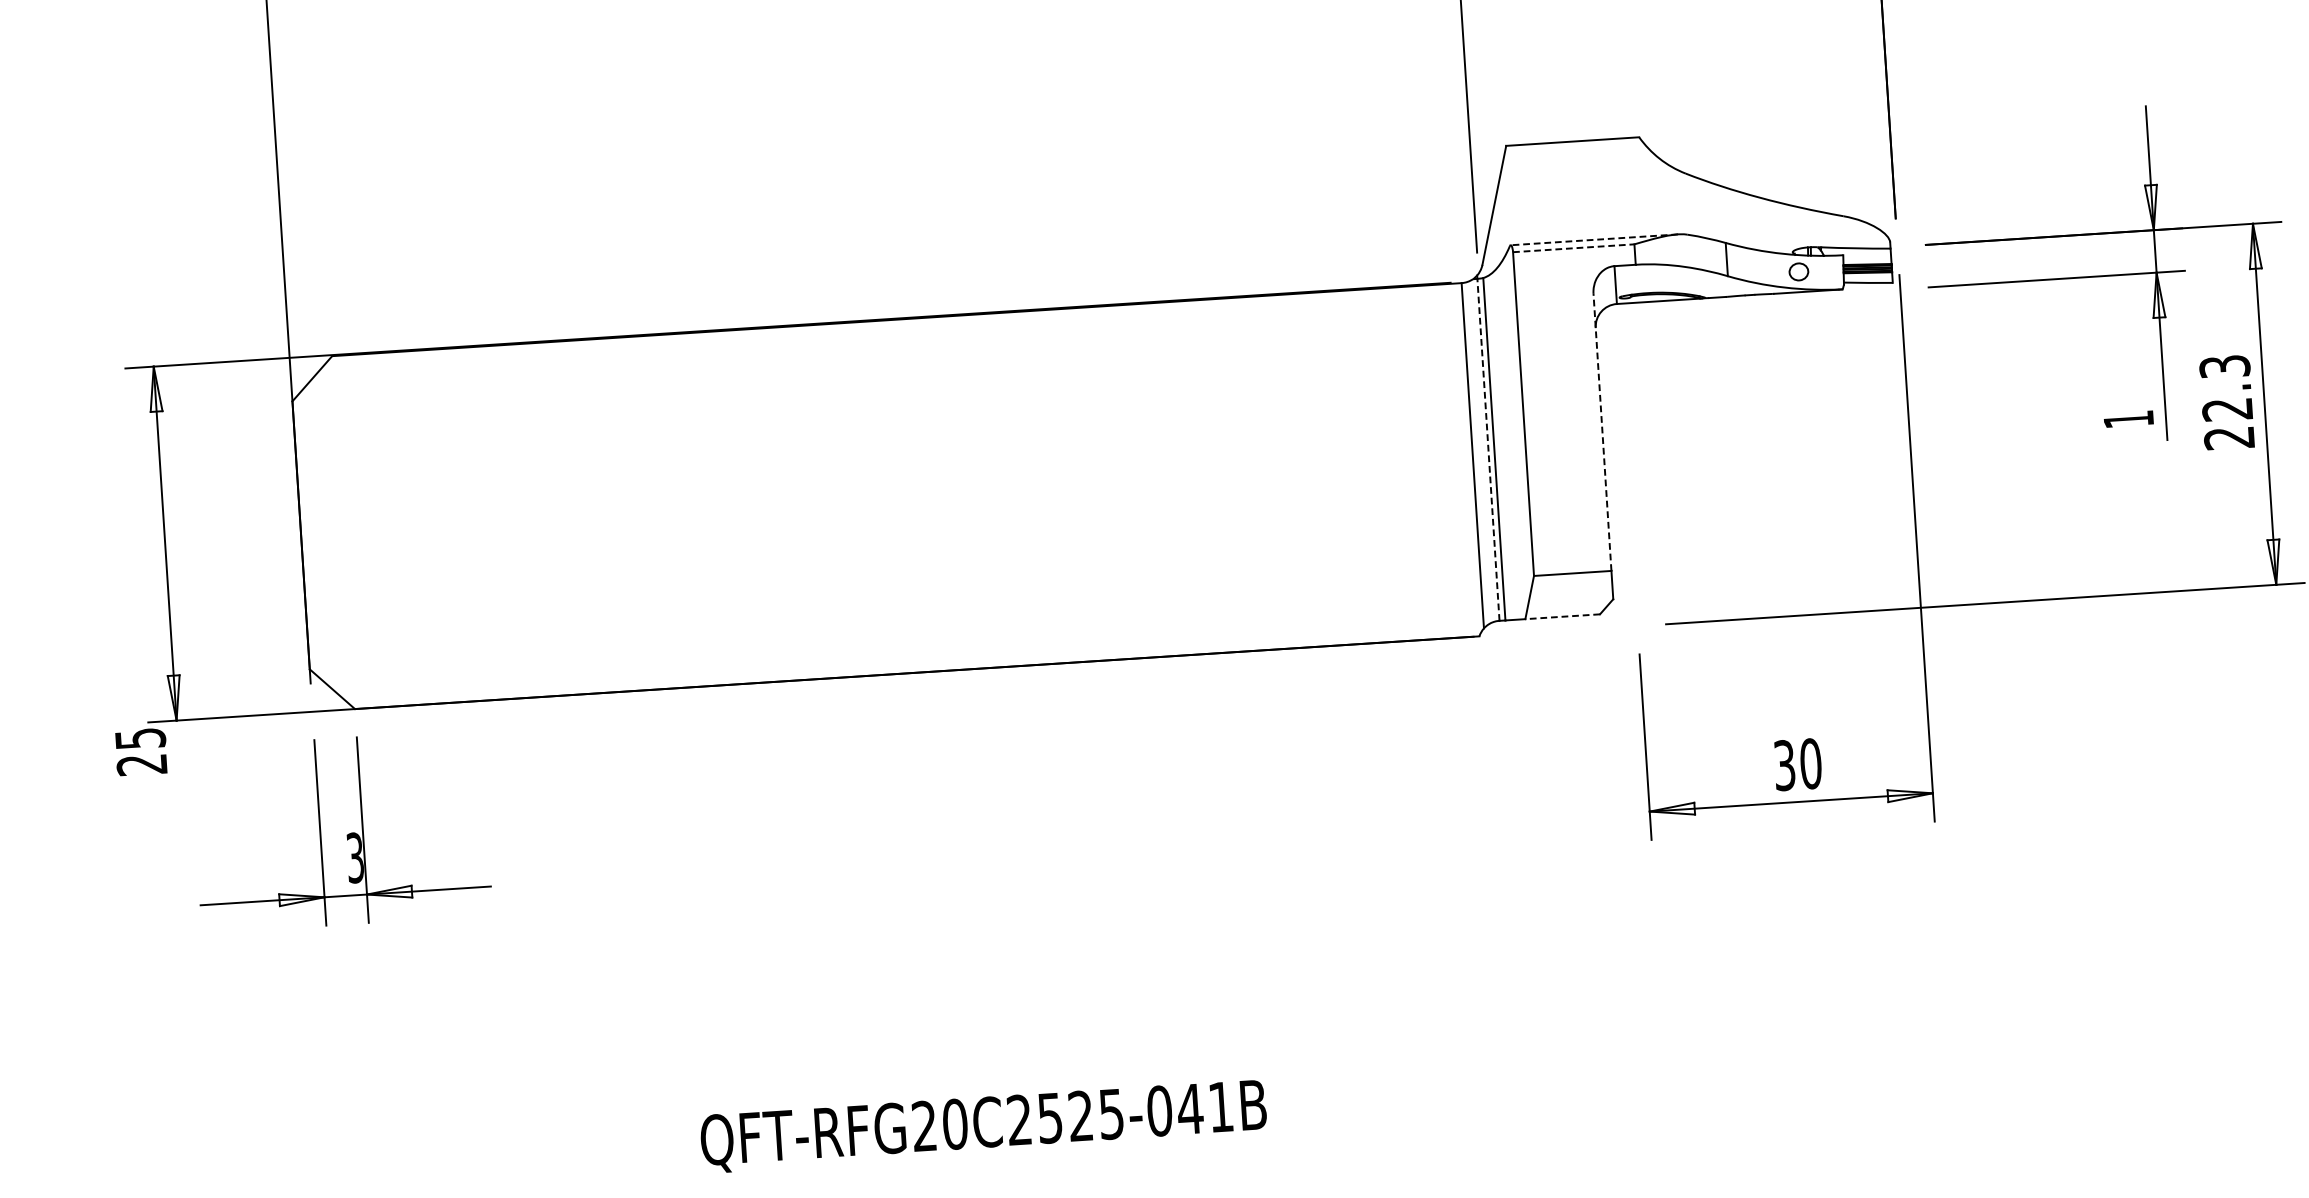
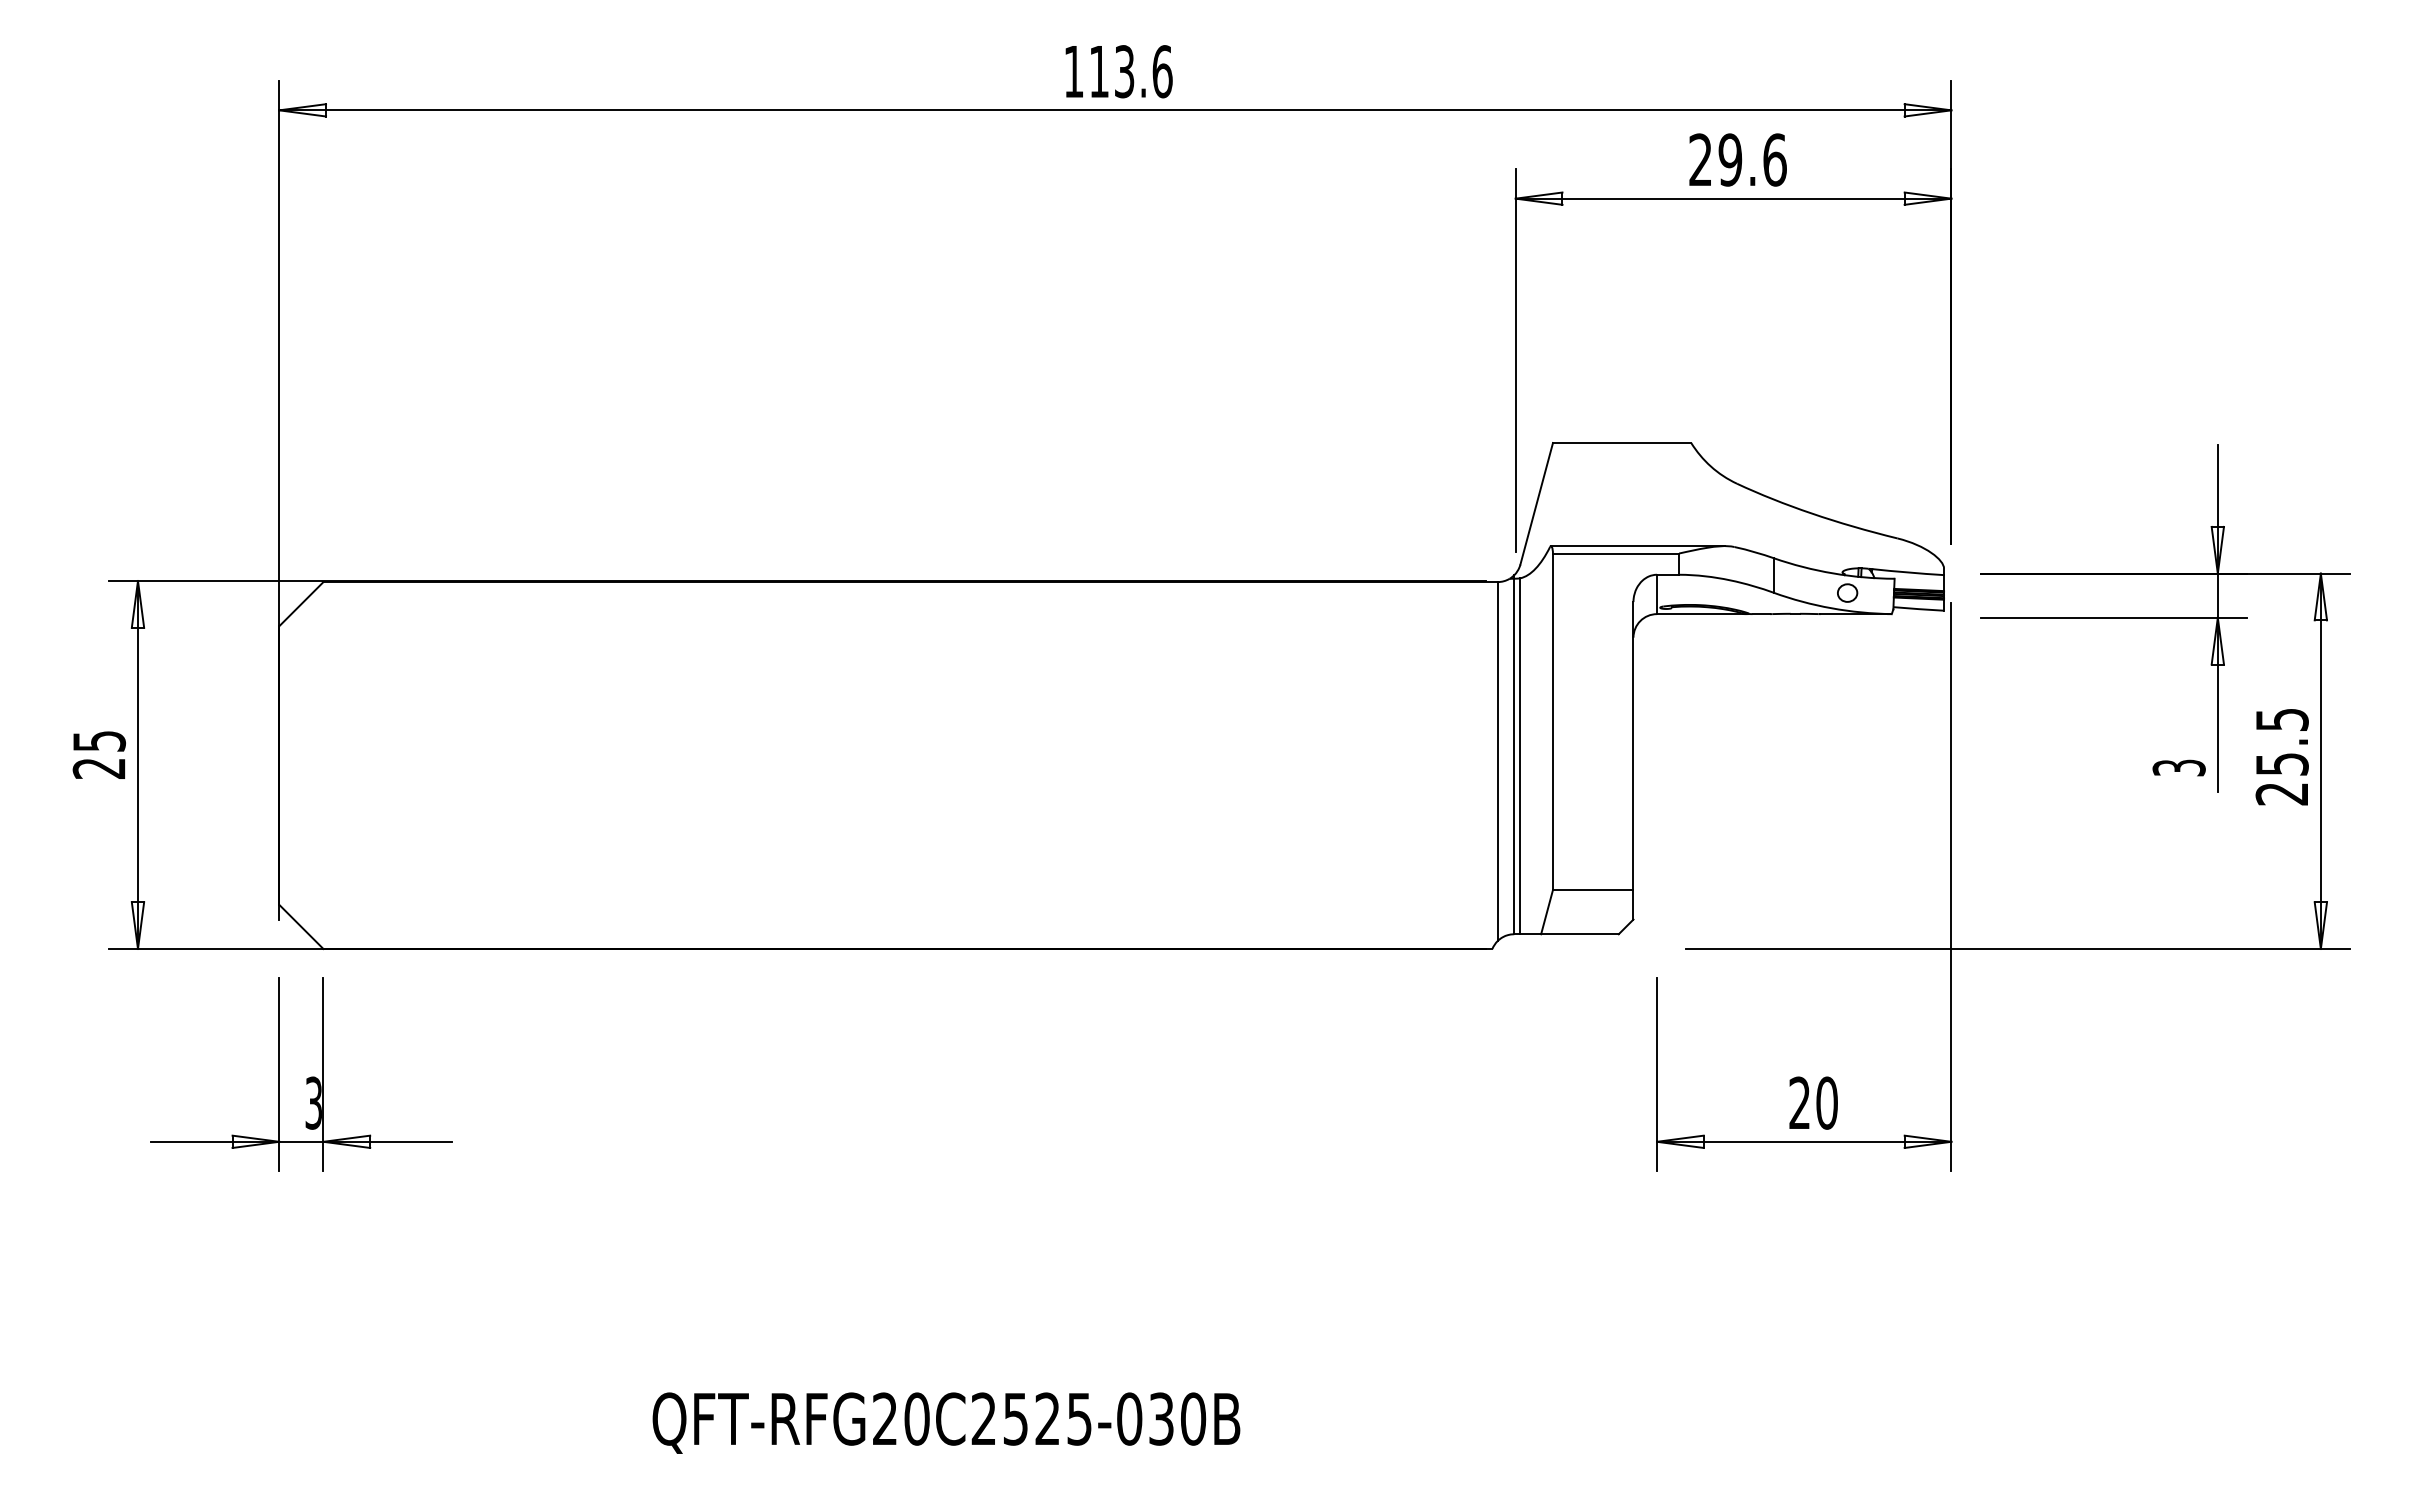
line: (1593, 240) -> (1637, 546), dashed -> solid
line: (1574, 248) -> (1616, 553), dashed -> solid
text: (2225, 387) -> (2281, 741), 22.3 -> 25.5
text: (2128, 419) -> (2178, 767), 1 -> 3
line: (1602, 431) -> (1633, 745), dashed -> solid
line: (1488, 449) -> (1514, 756), dashed -> solid
line: (1562, 617) -> (1579, 934), dashed -> solid
text: (140, 751) -> (98, 754), moved
text: (1784, 764) -> (1799, 1102), 30 -> 20
text: (1205, 1107) -> (1177, 1418), QFT-RFG20C2525-041B -> QFT-RFG20C2525-030B

